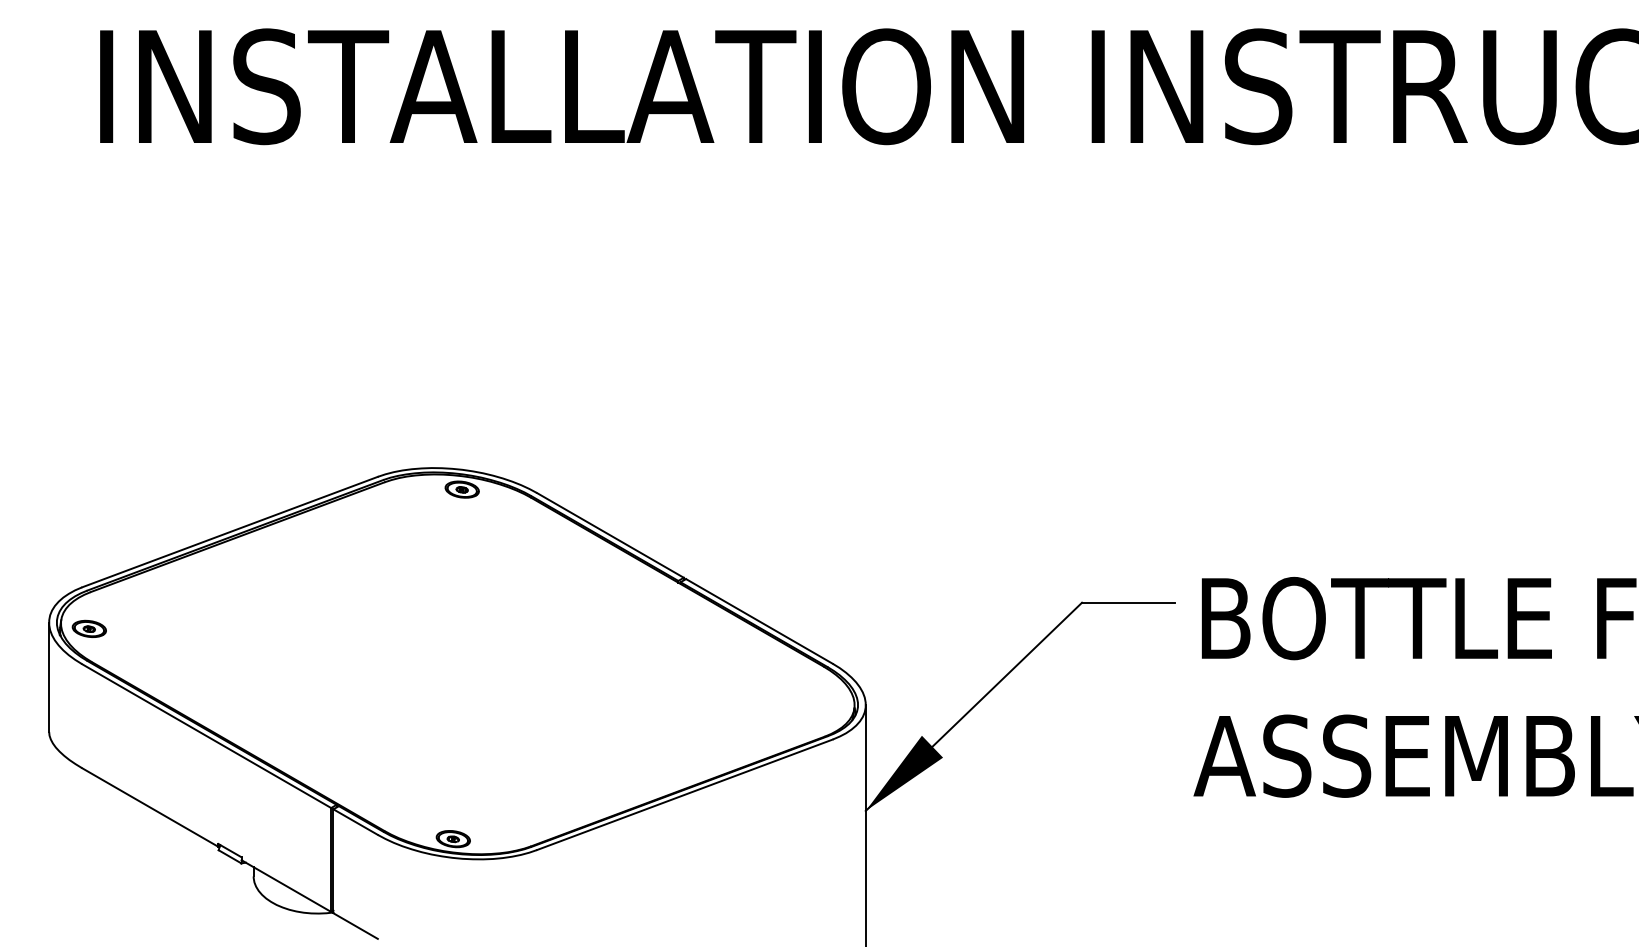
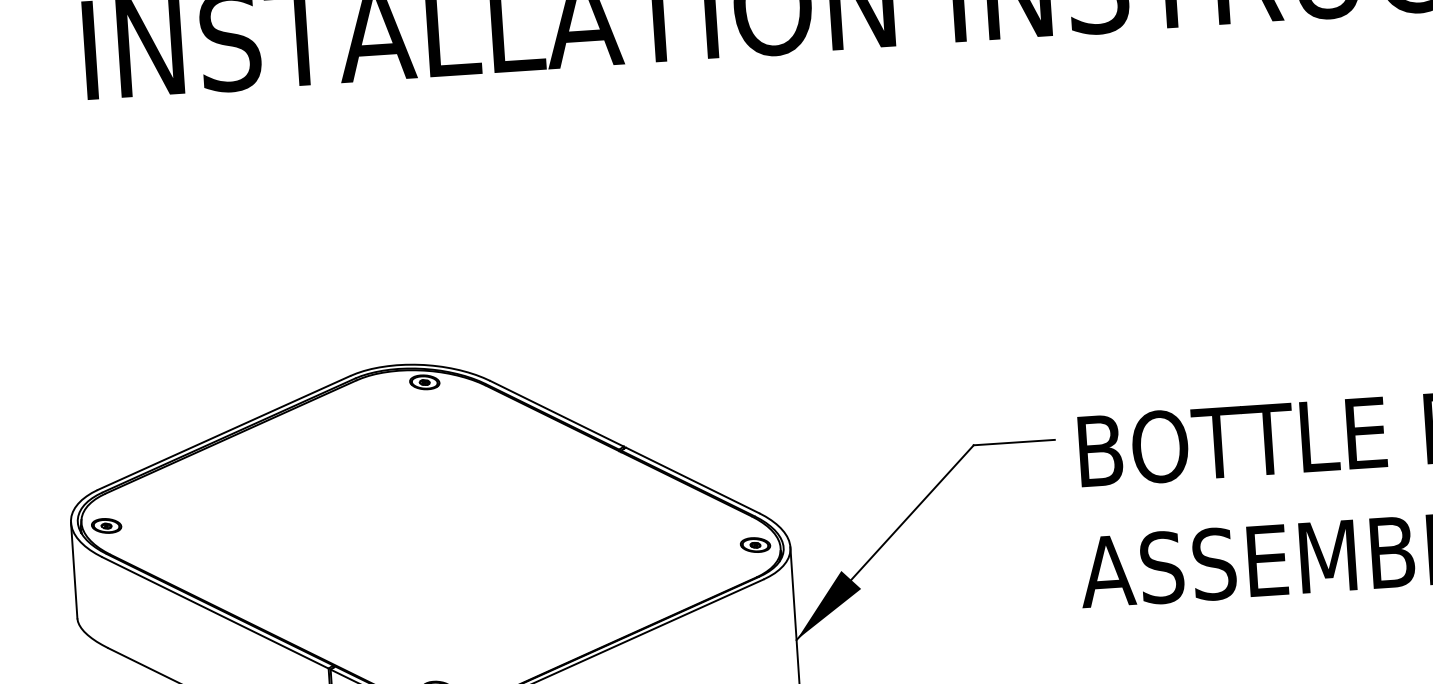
part: (825, 699) -> (754, 544), added

